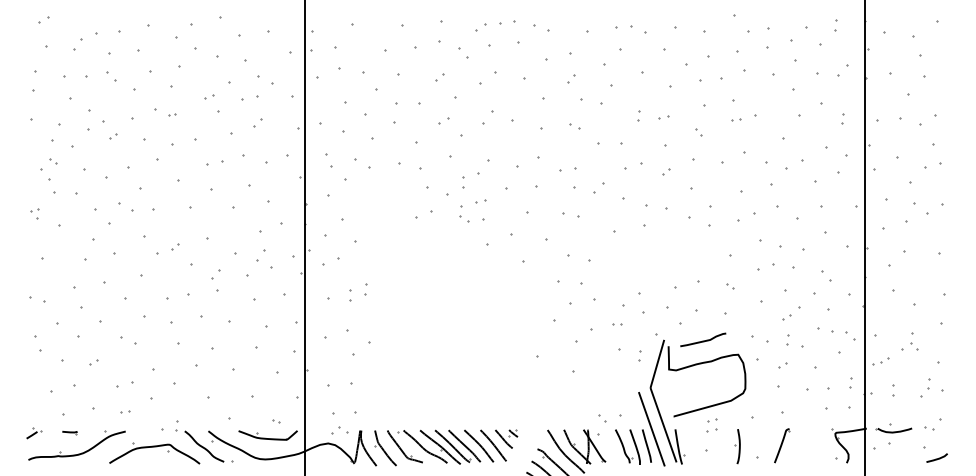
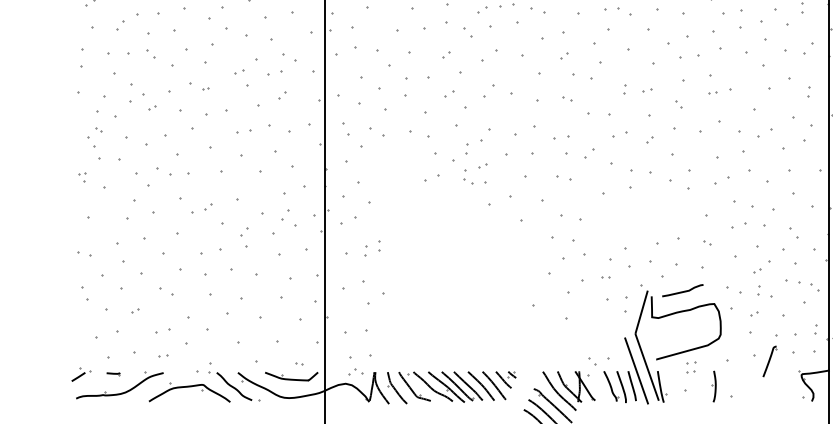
part: (639, 355) -> (625, 304), size x1.6
part: (34, 433) -> (81, 374), size x1.4
part: (782, 445) -> (770, 361), moved

